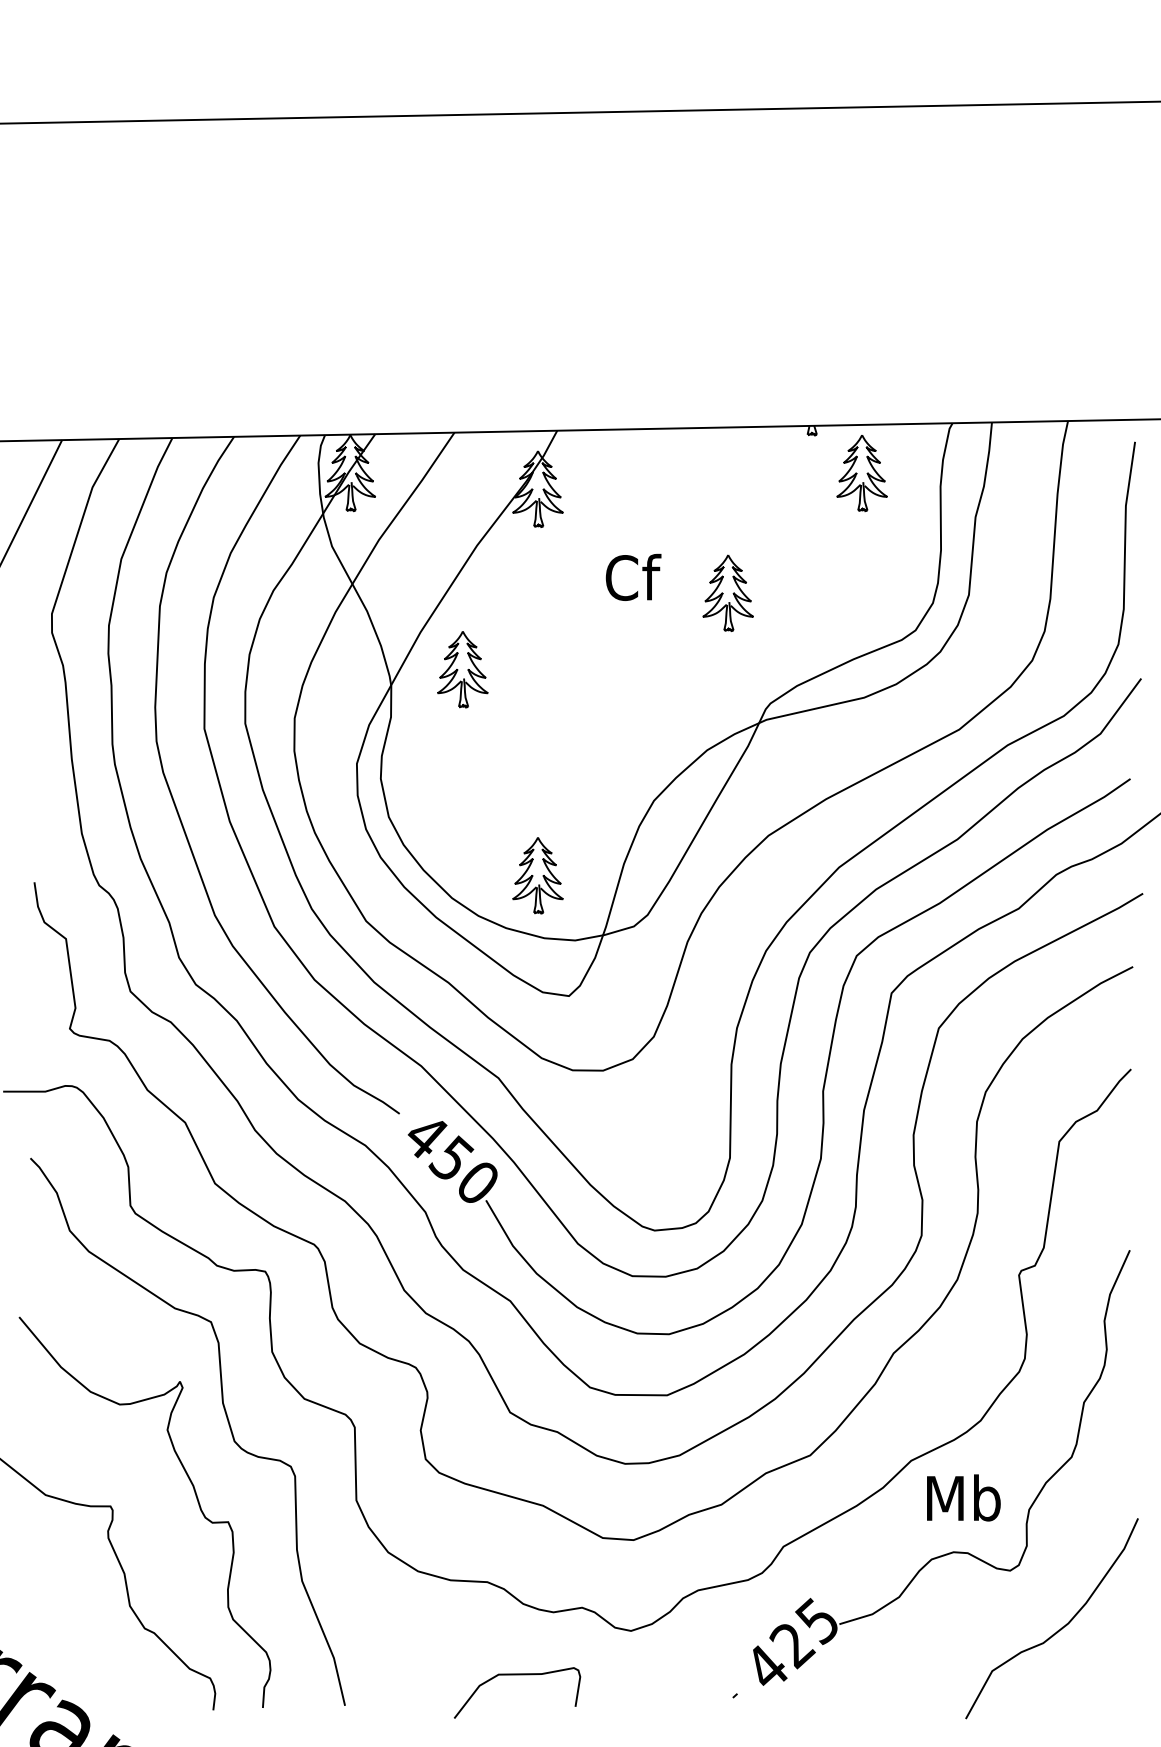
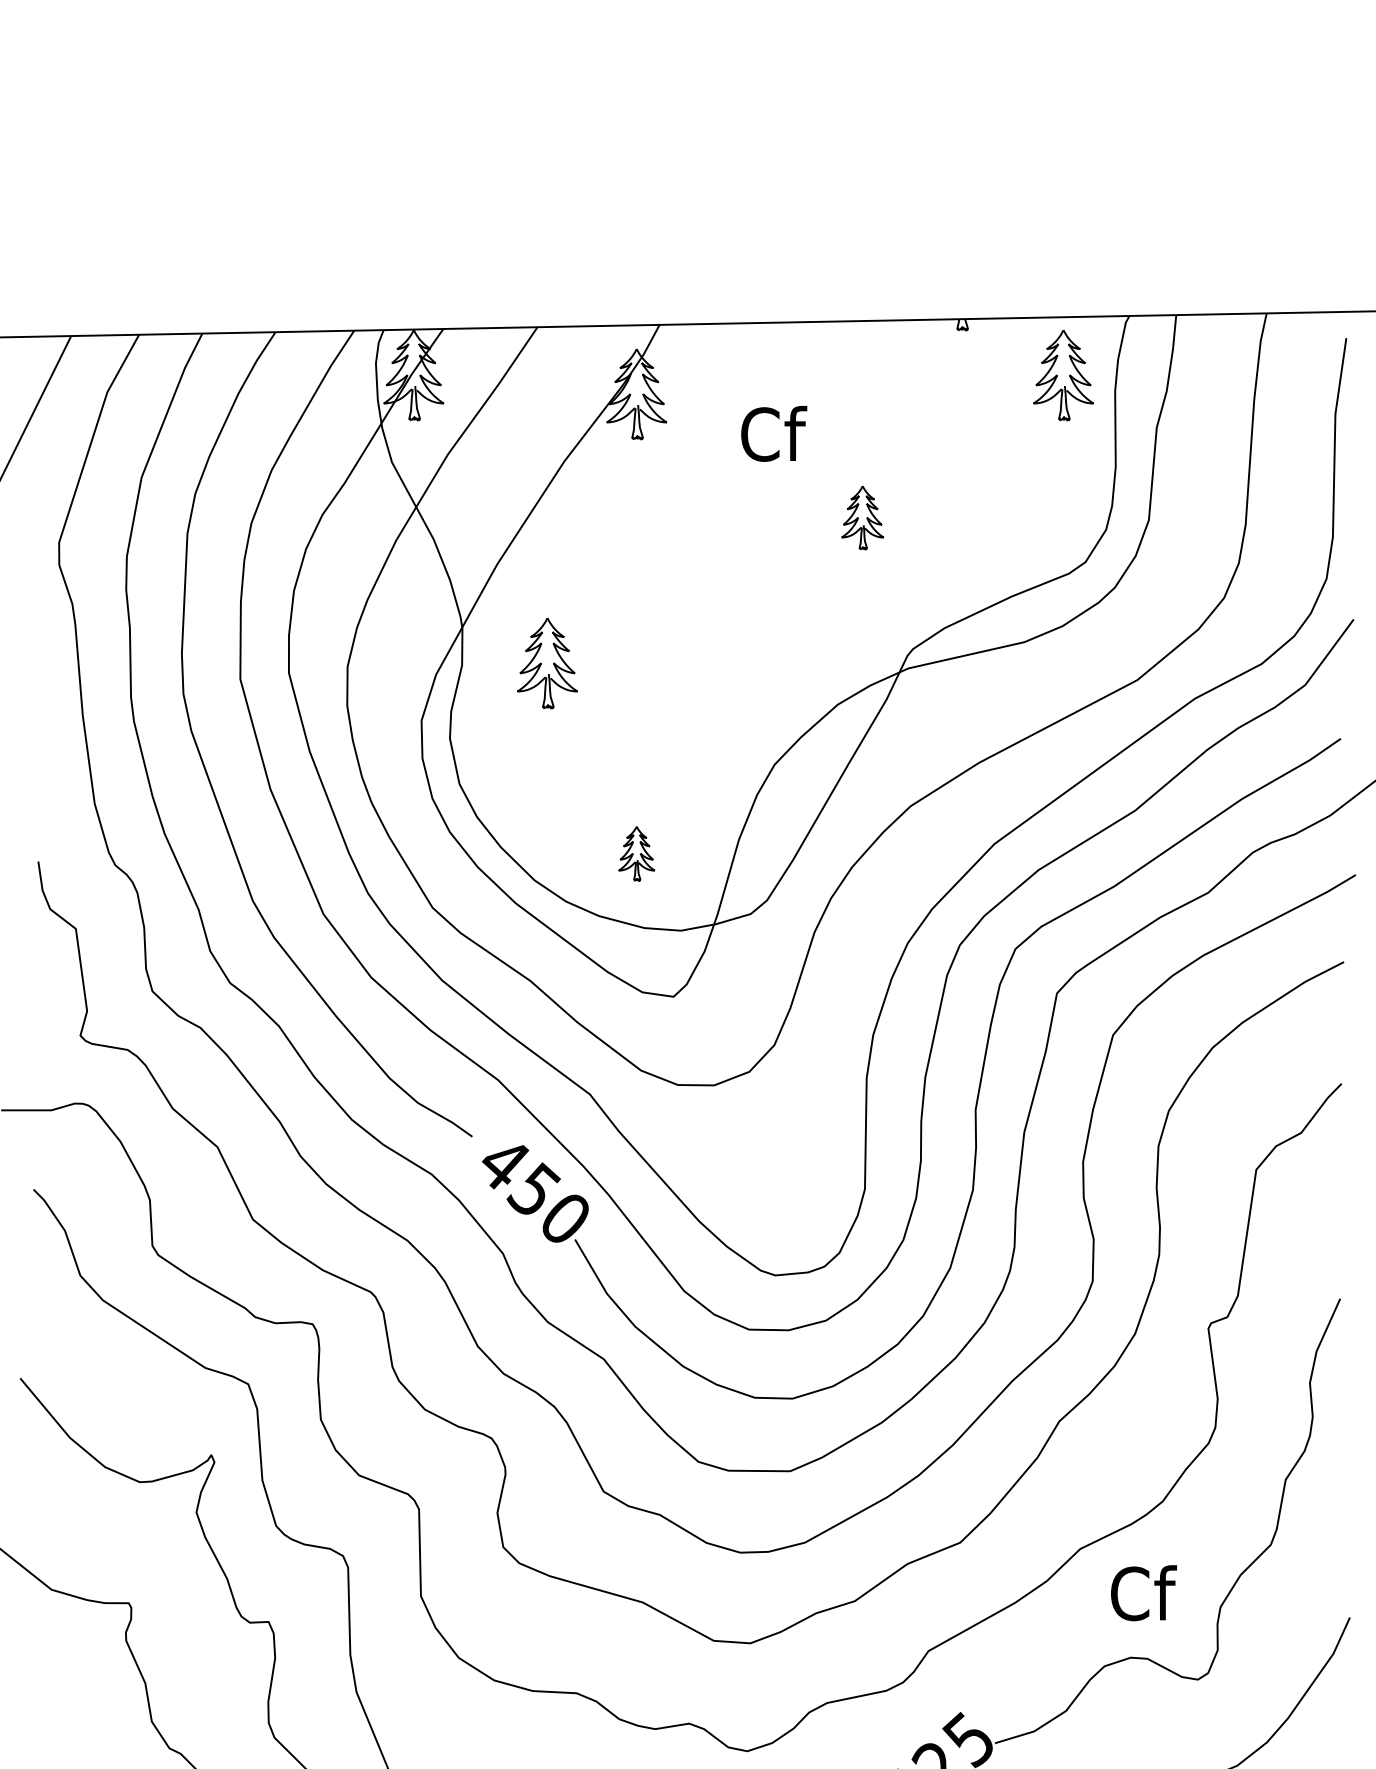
part: (861, 473) -> (1062, 375), moved
text: (633, 576) -> (774, 432), moved
part: (727, 592) -> (861, 517), size x0.7
part: (462, 669) -> (547, 663), moved
part: (537, 875) -> (636, 853), size x0.6
text: (963, 1497) -> (1142, 1592), Mb -> Cf

